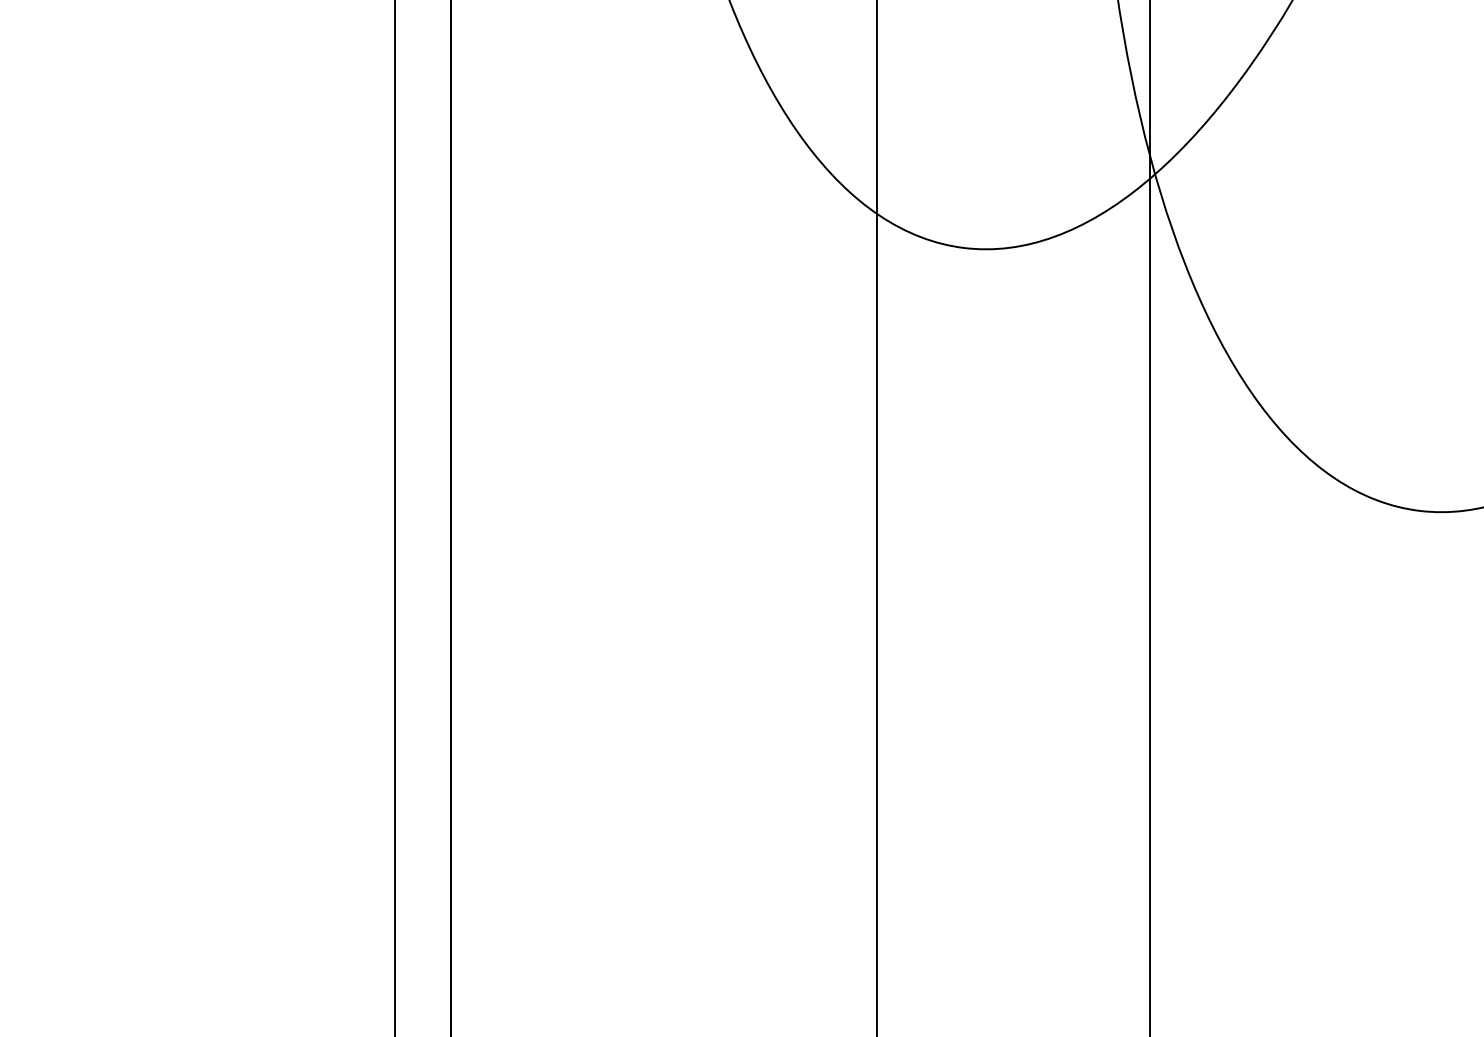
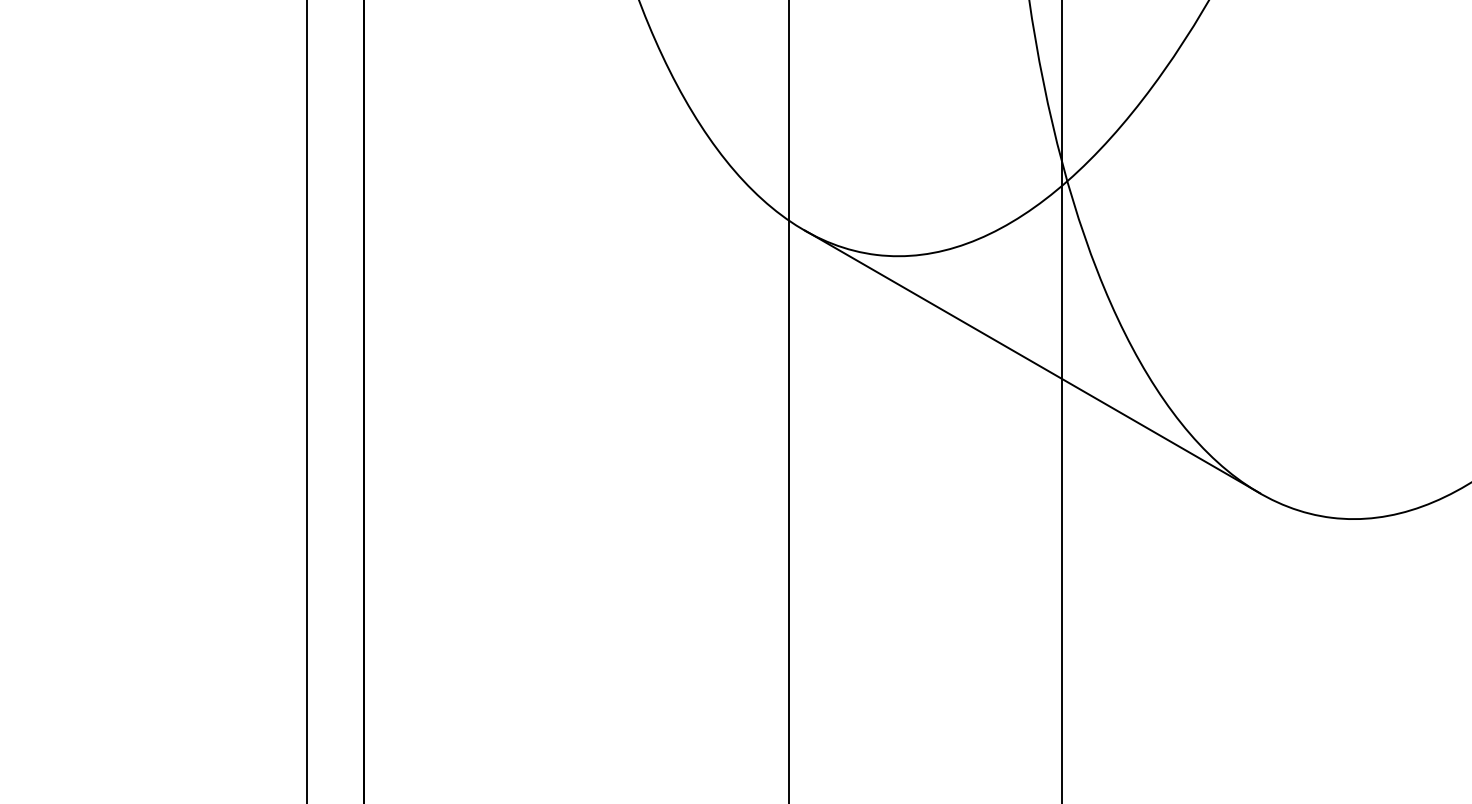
line: (1119, 354) -> (1031, 361), added

